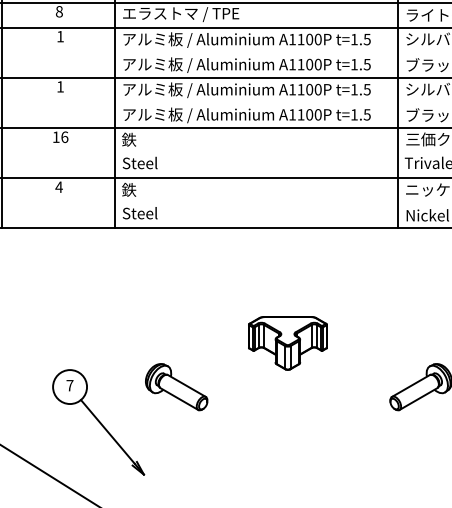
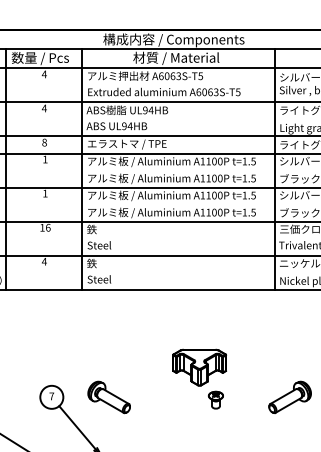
part: (175, 387) -> (108, 397), moved
part: (311, 390) -> (215, 399), added

